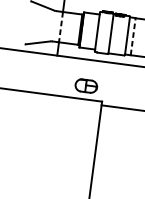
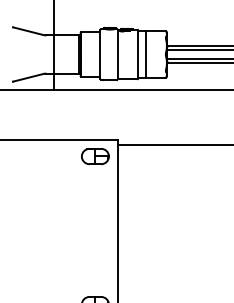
line: (61, 27) -> (54, 55), dashed -> solid
line: (133, 36) -> (145, 54), dashed -> solid
part: (86, 86) -> (95, 156), moved

